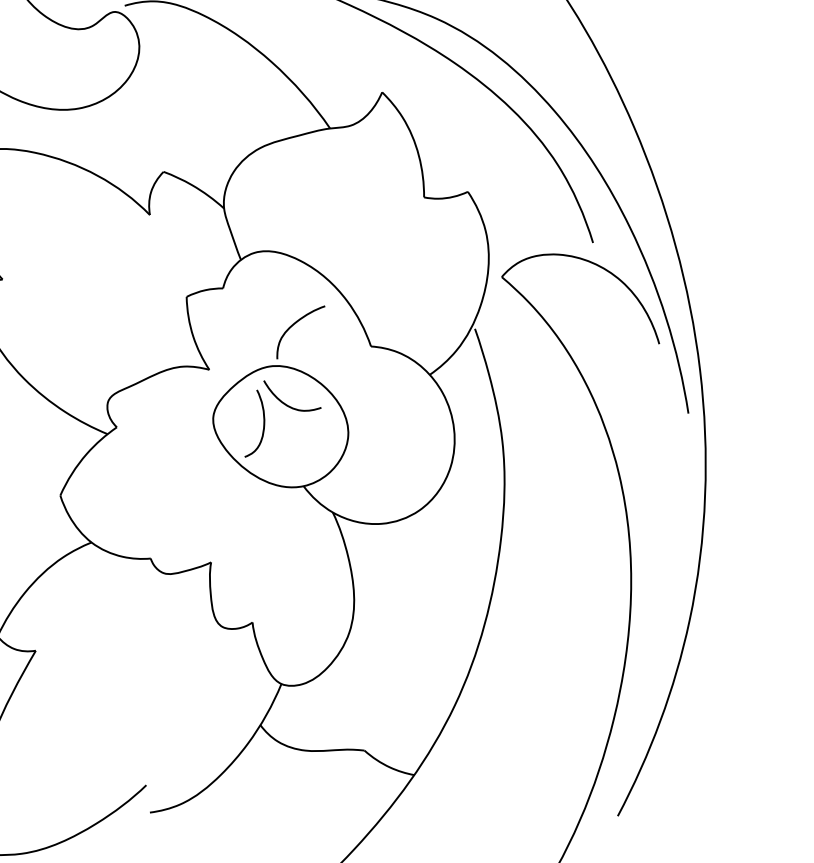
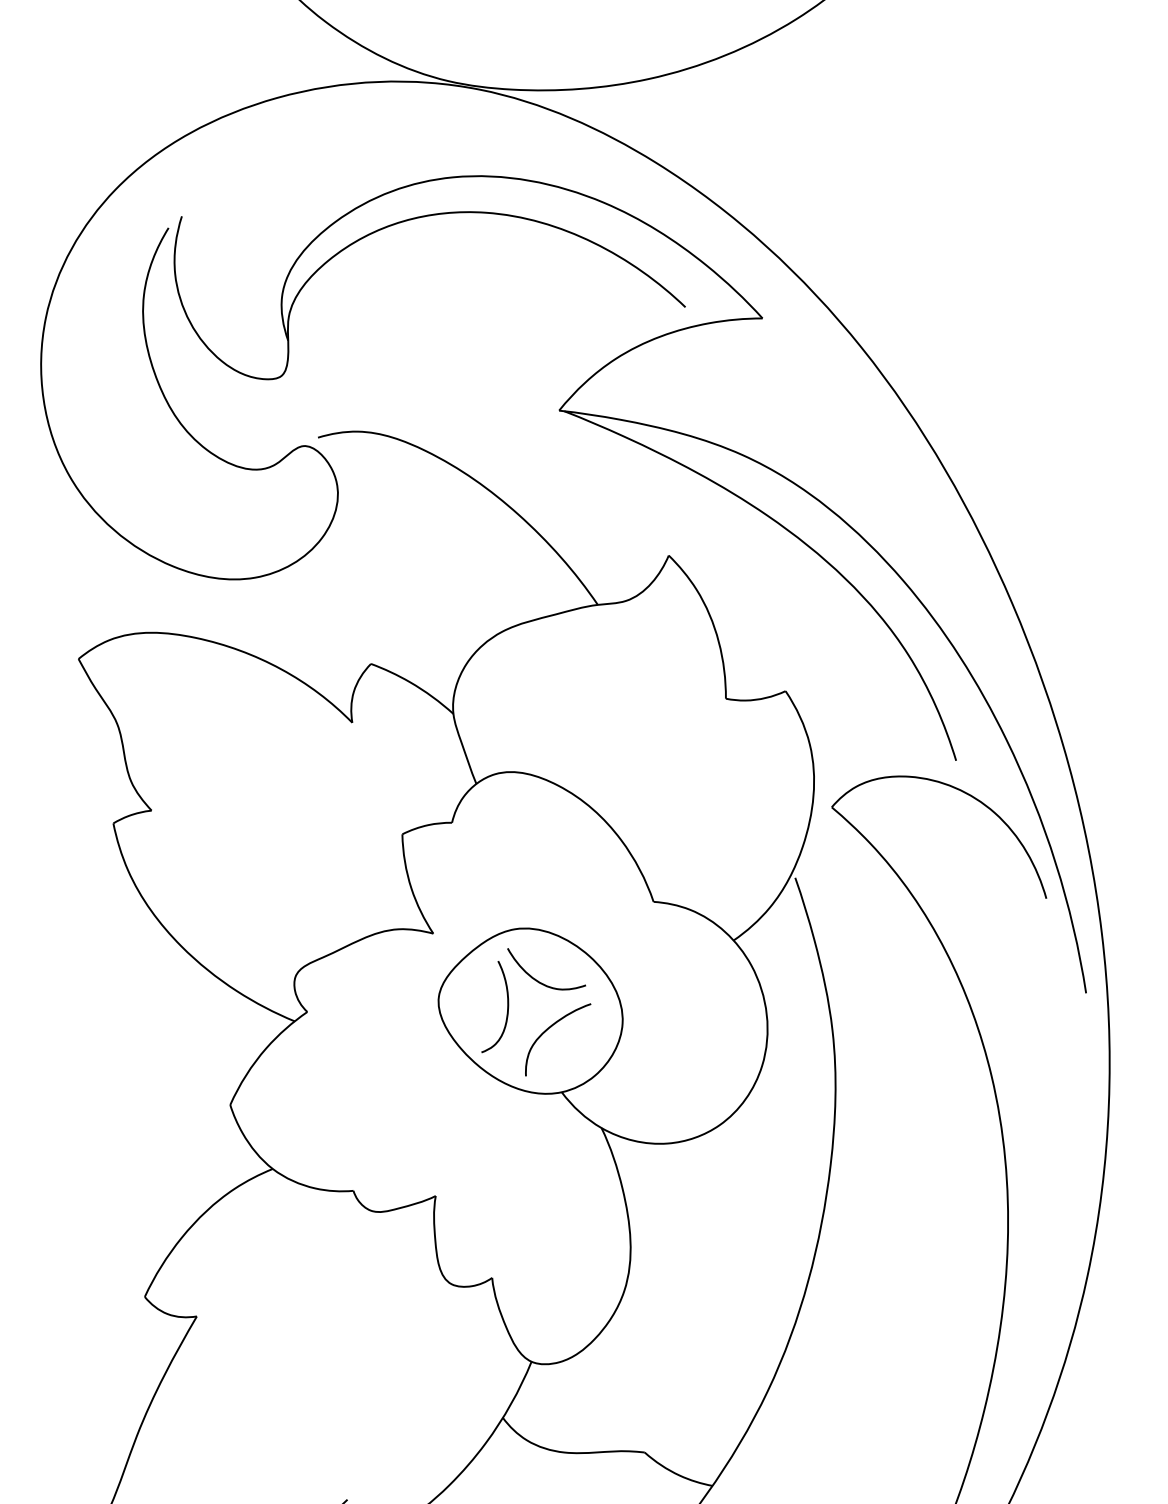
curve: (296, 323) -> (551, 1027), moved

